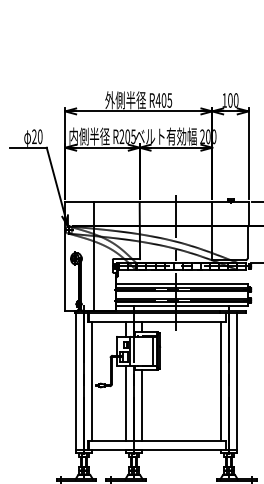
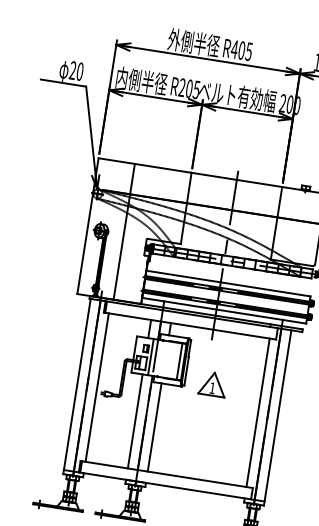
part: (182, 364) -> (213, 383), added

